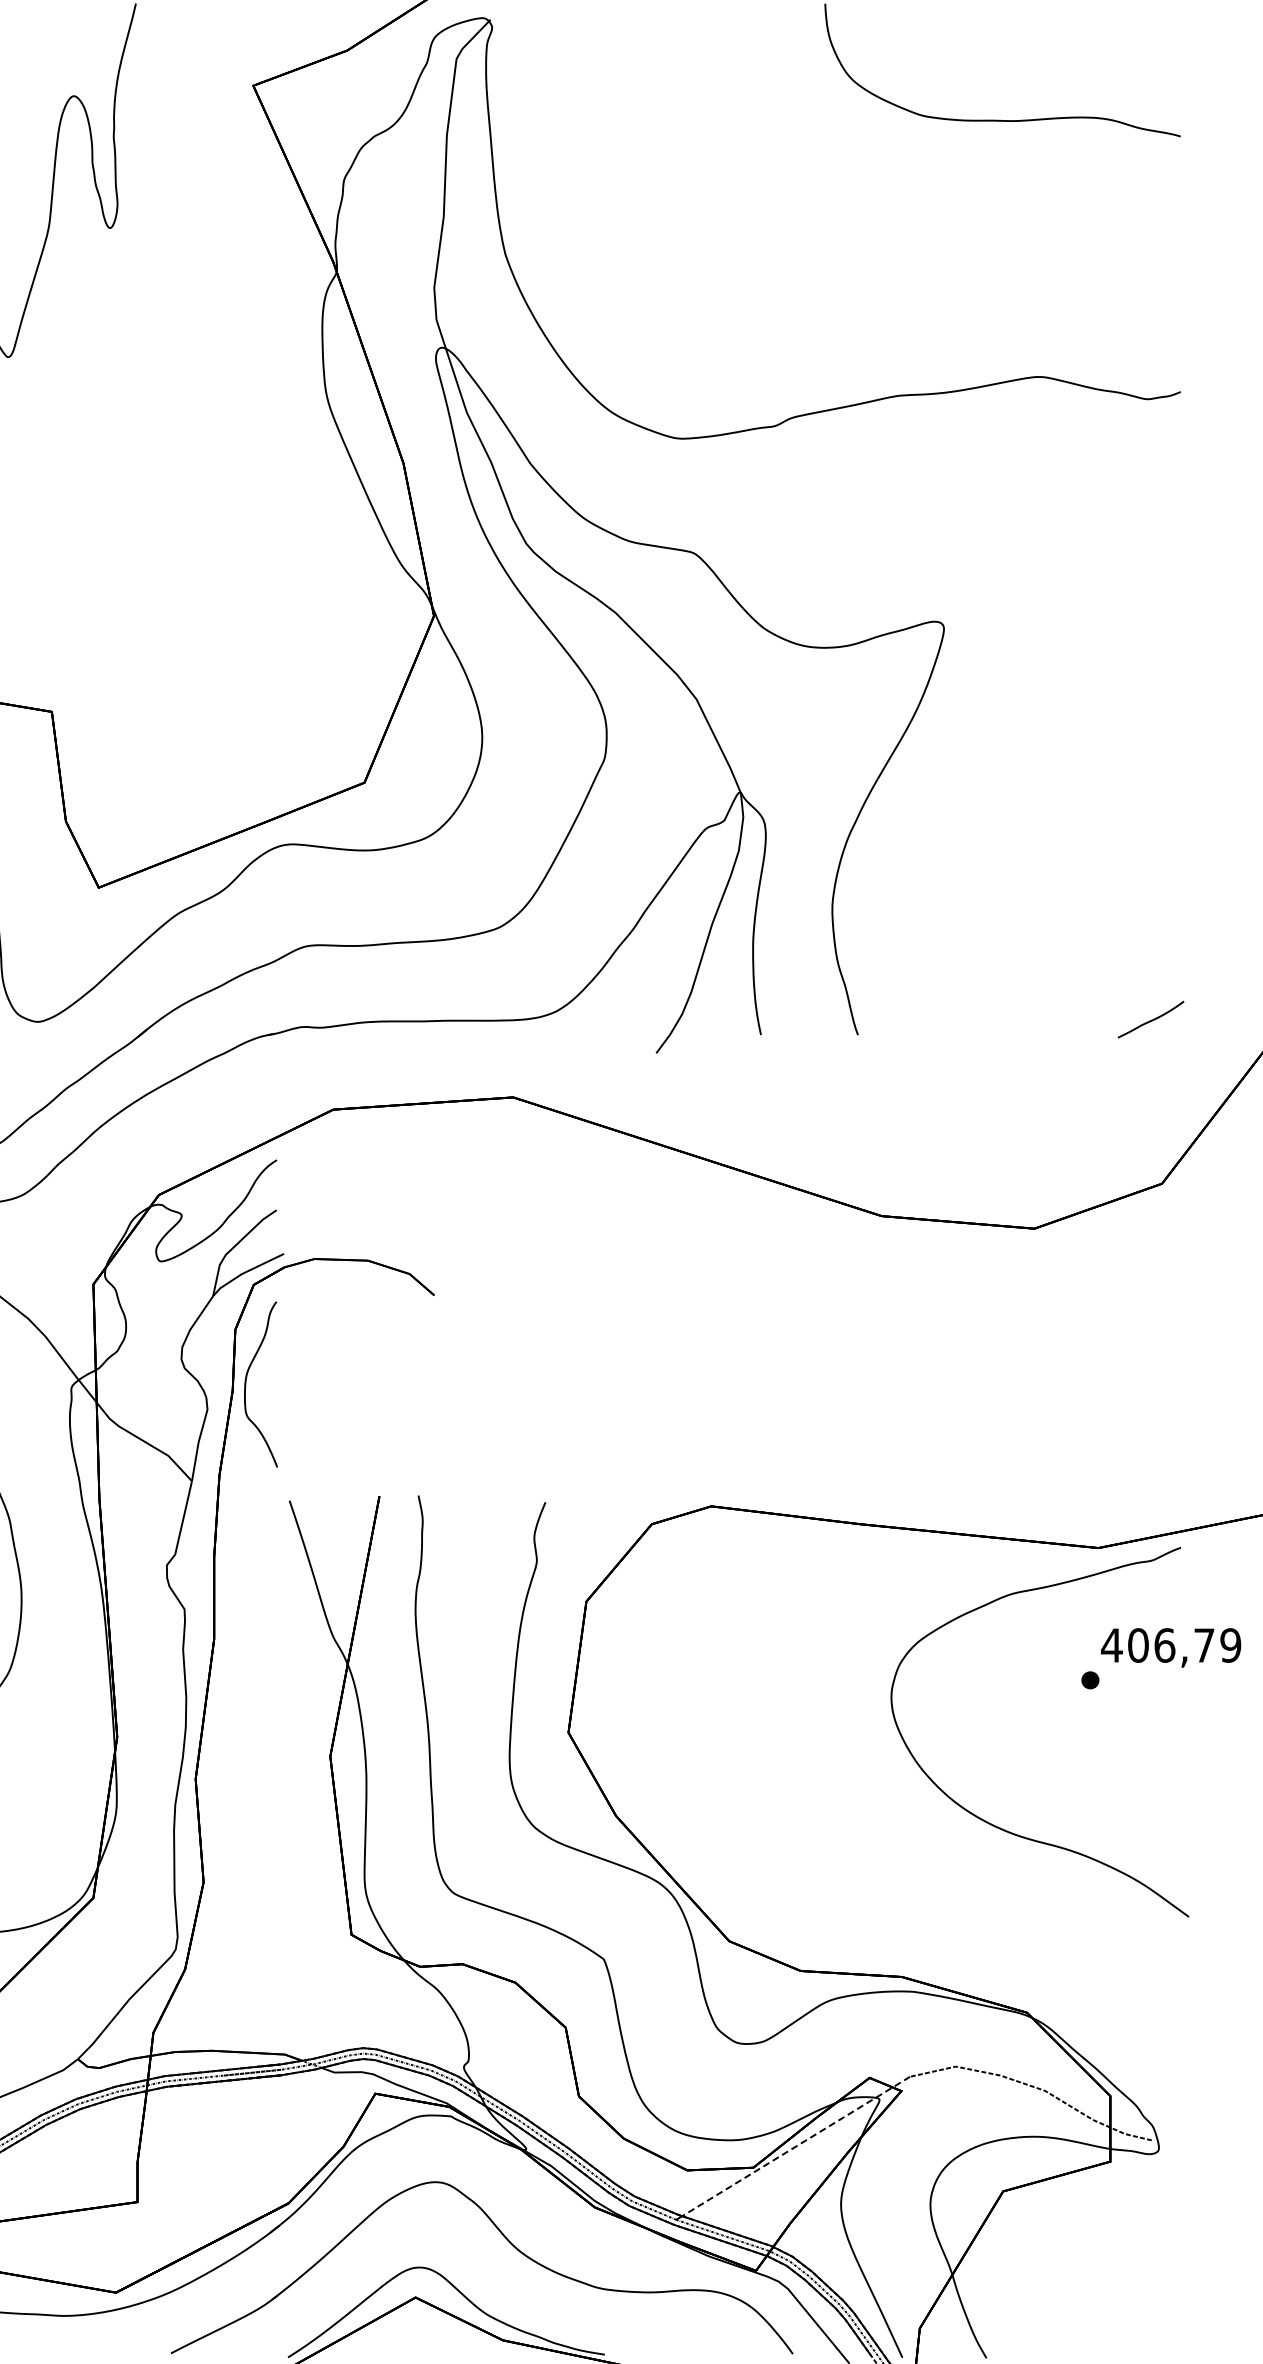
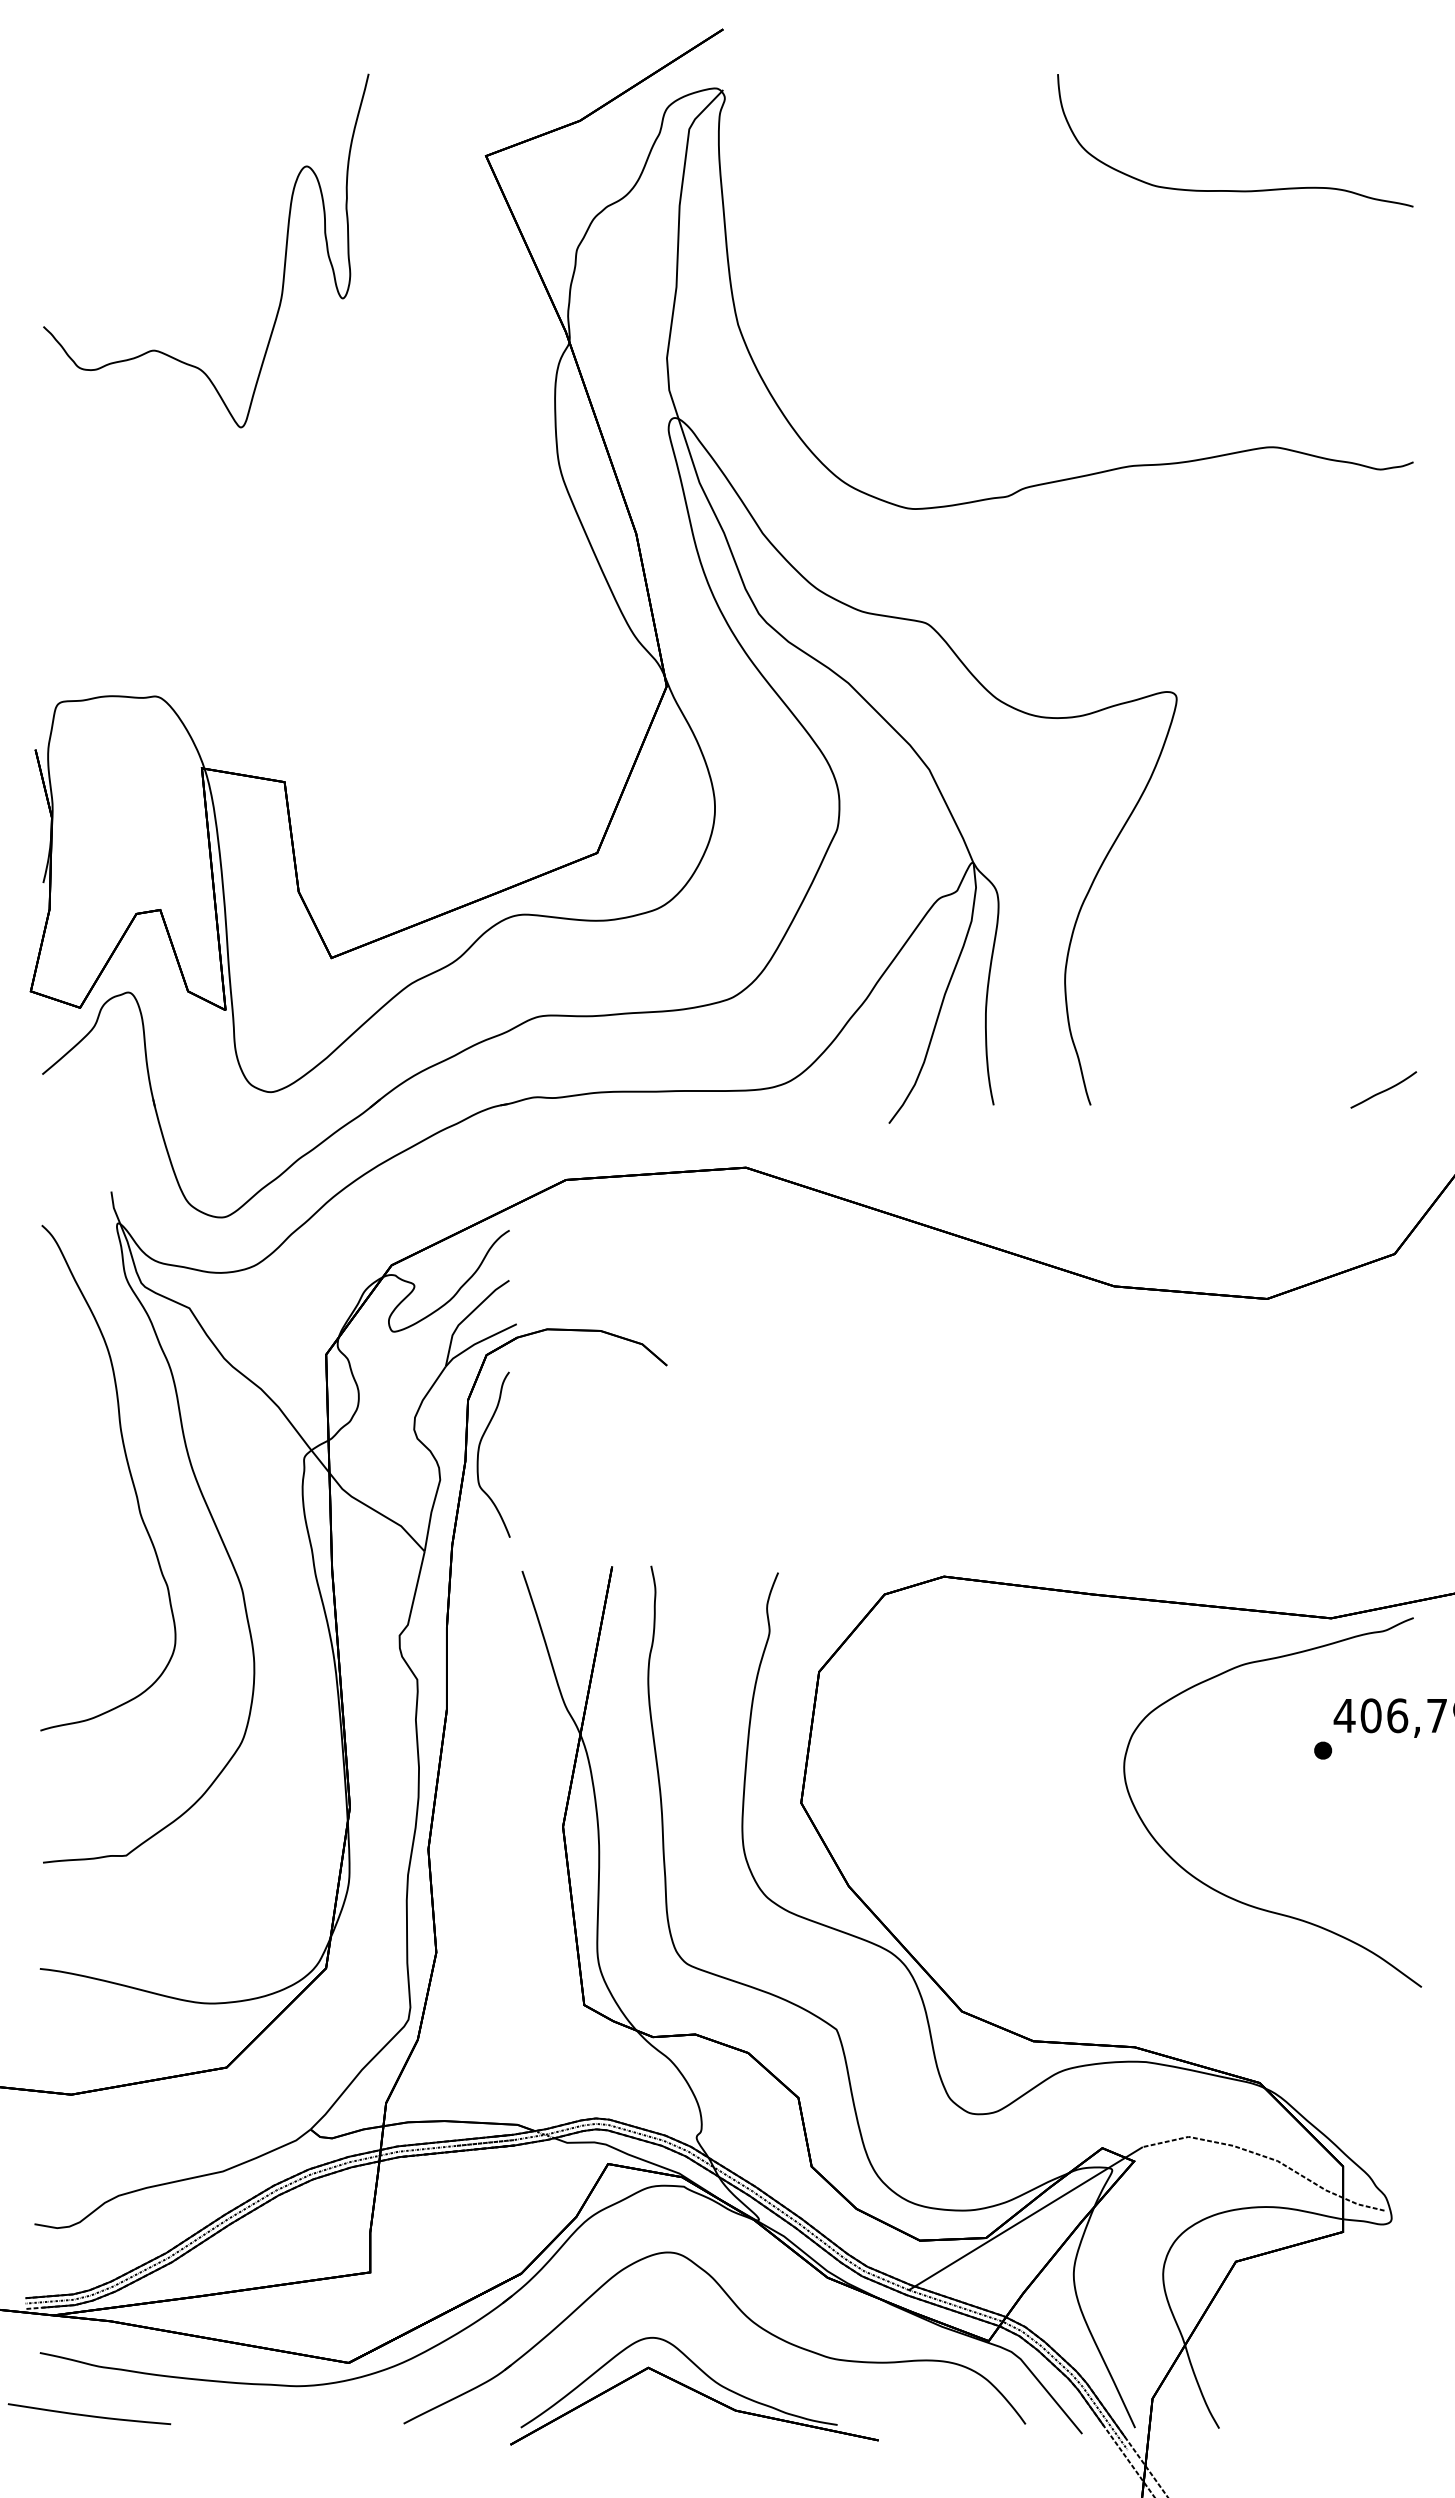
line: (795, 2146) -> (1028, 2216), dashed -> solid

